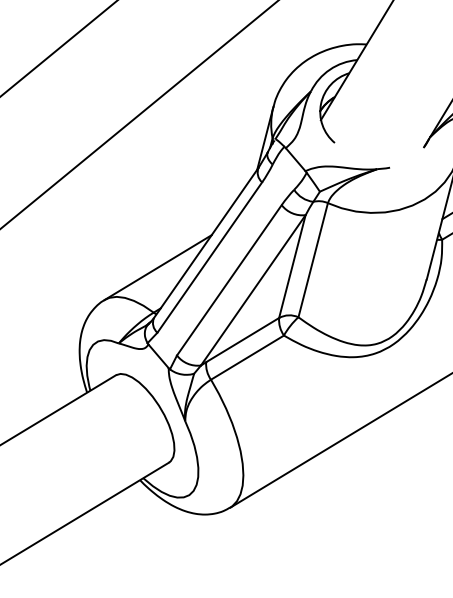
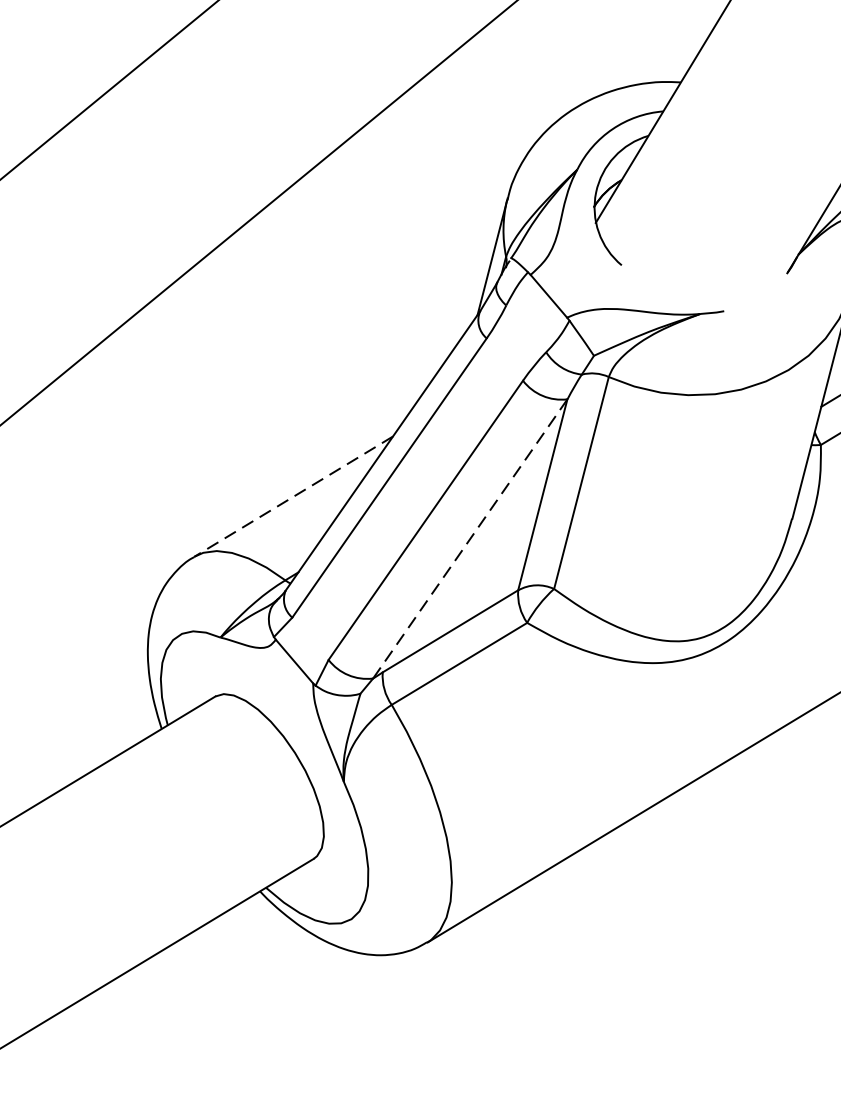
line: (158, 267) -> (294, 496), solid -> dashed
line: (253, 290) -> (470, 539), solid -> dashed

